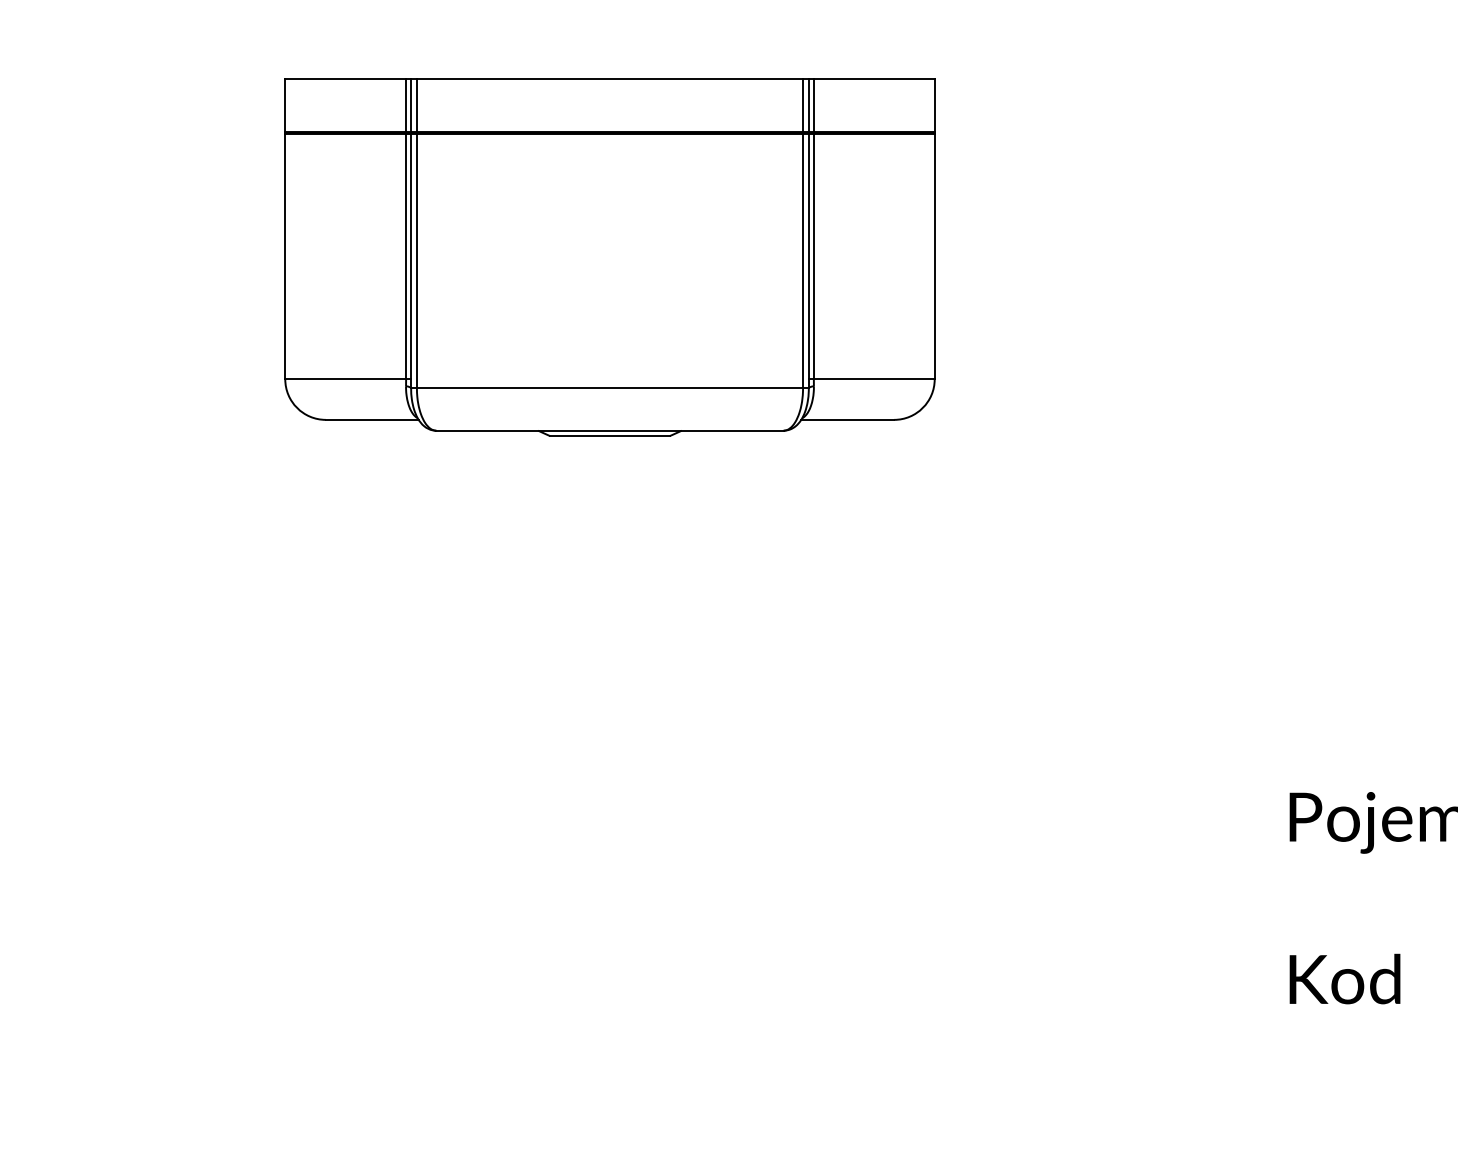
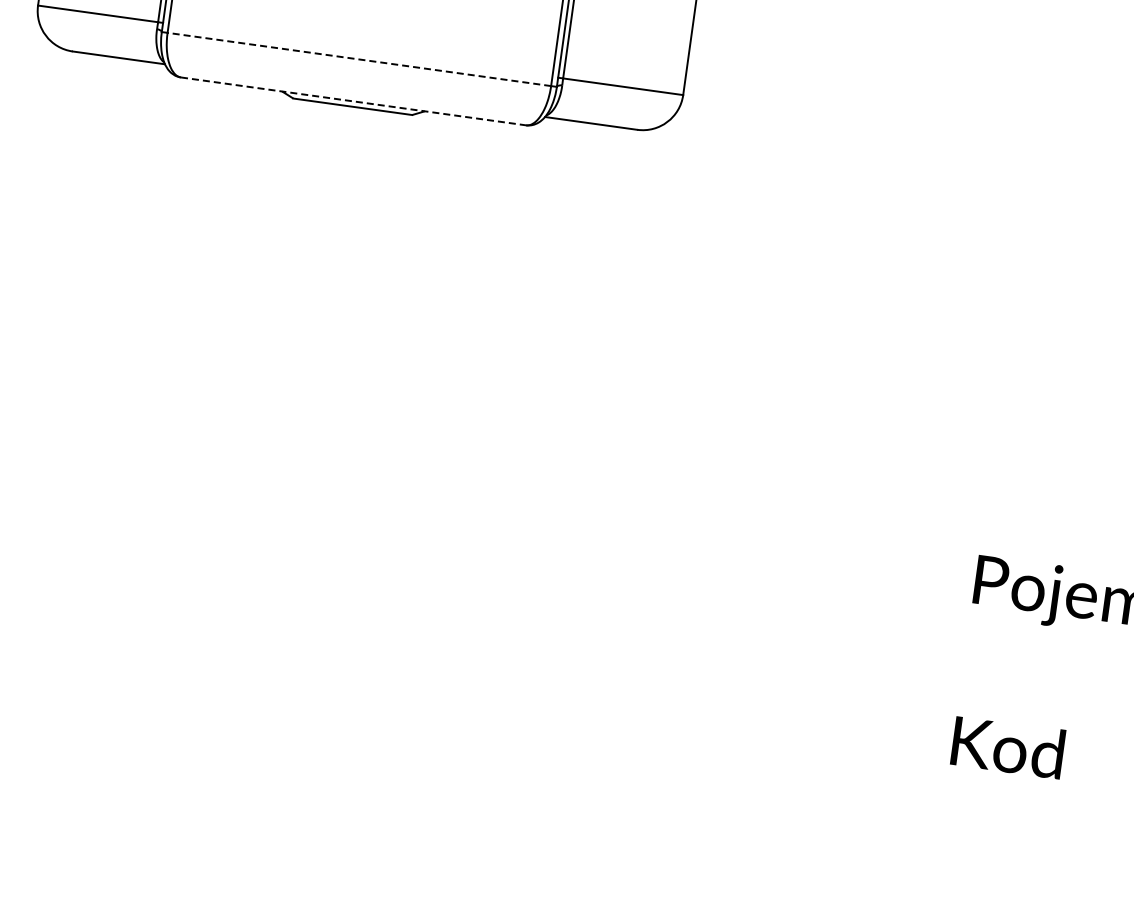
line: (609, 388) -> (358, 59), solid -> dashed
line: (610, 430) -> (354, 101), solid -> dashed

